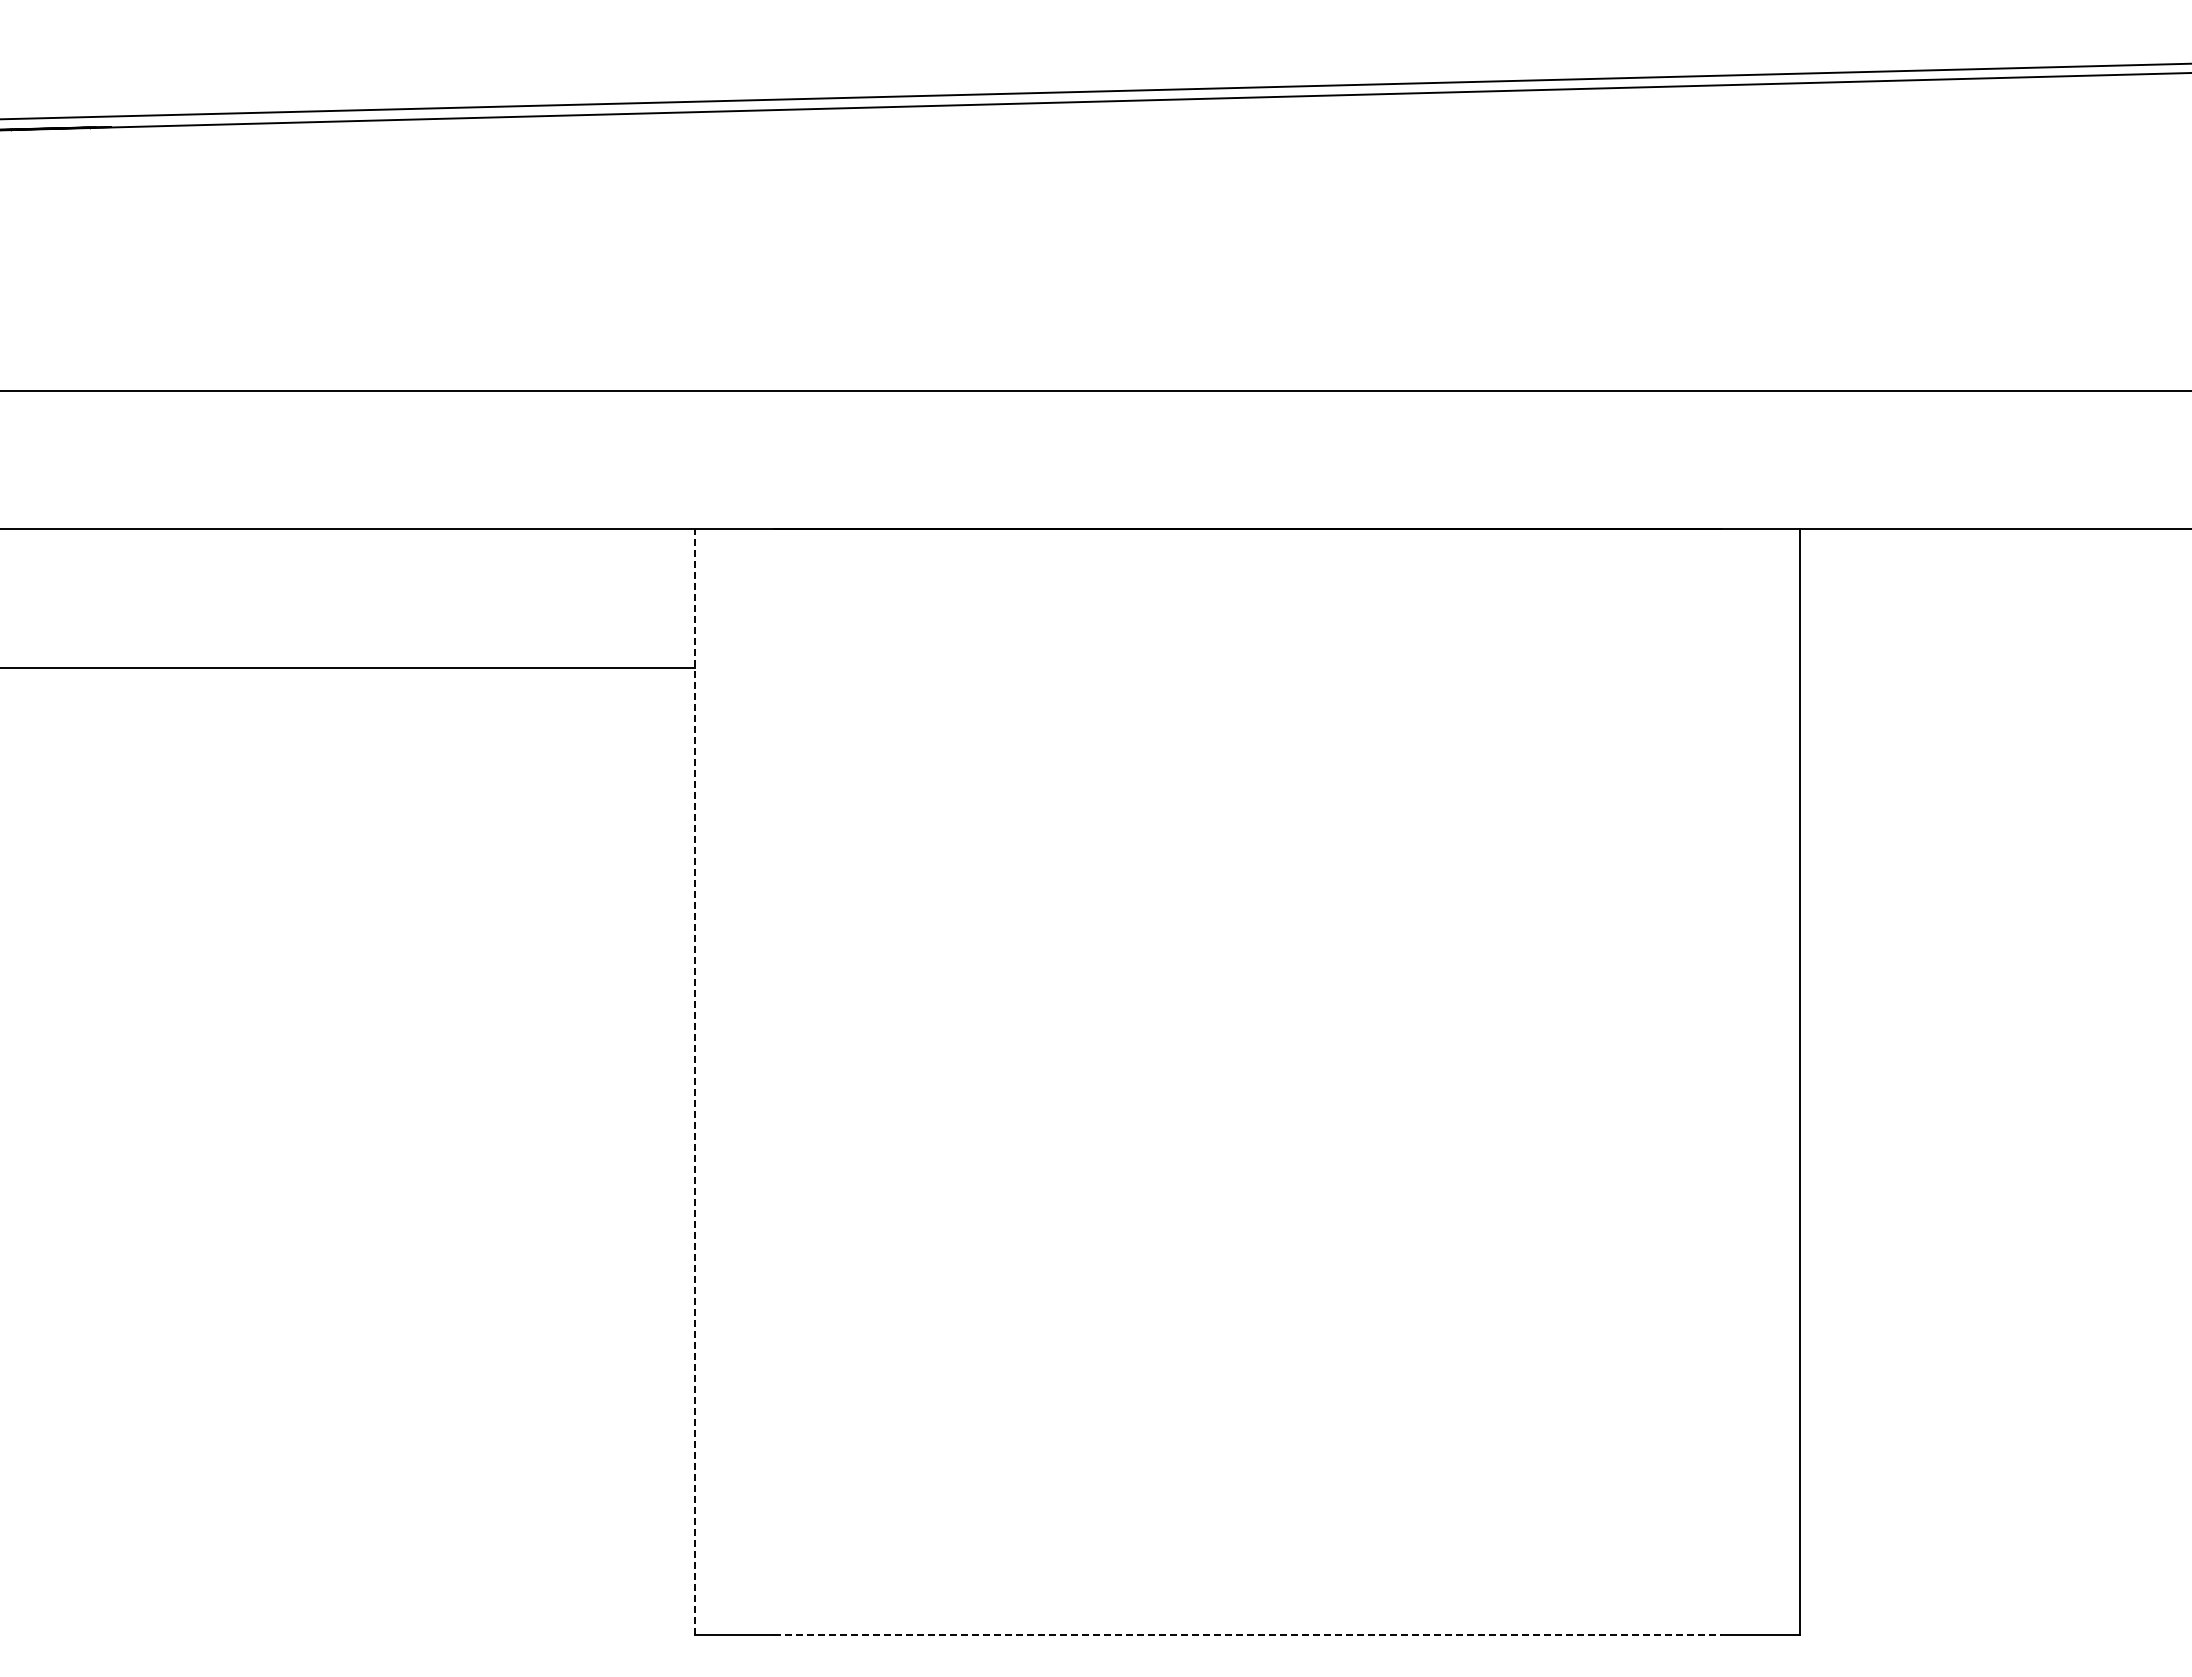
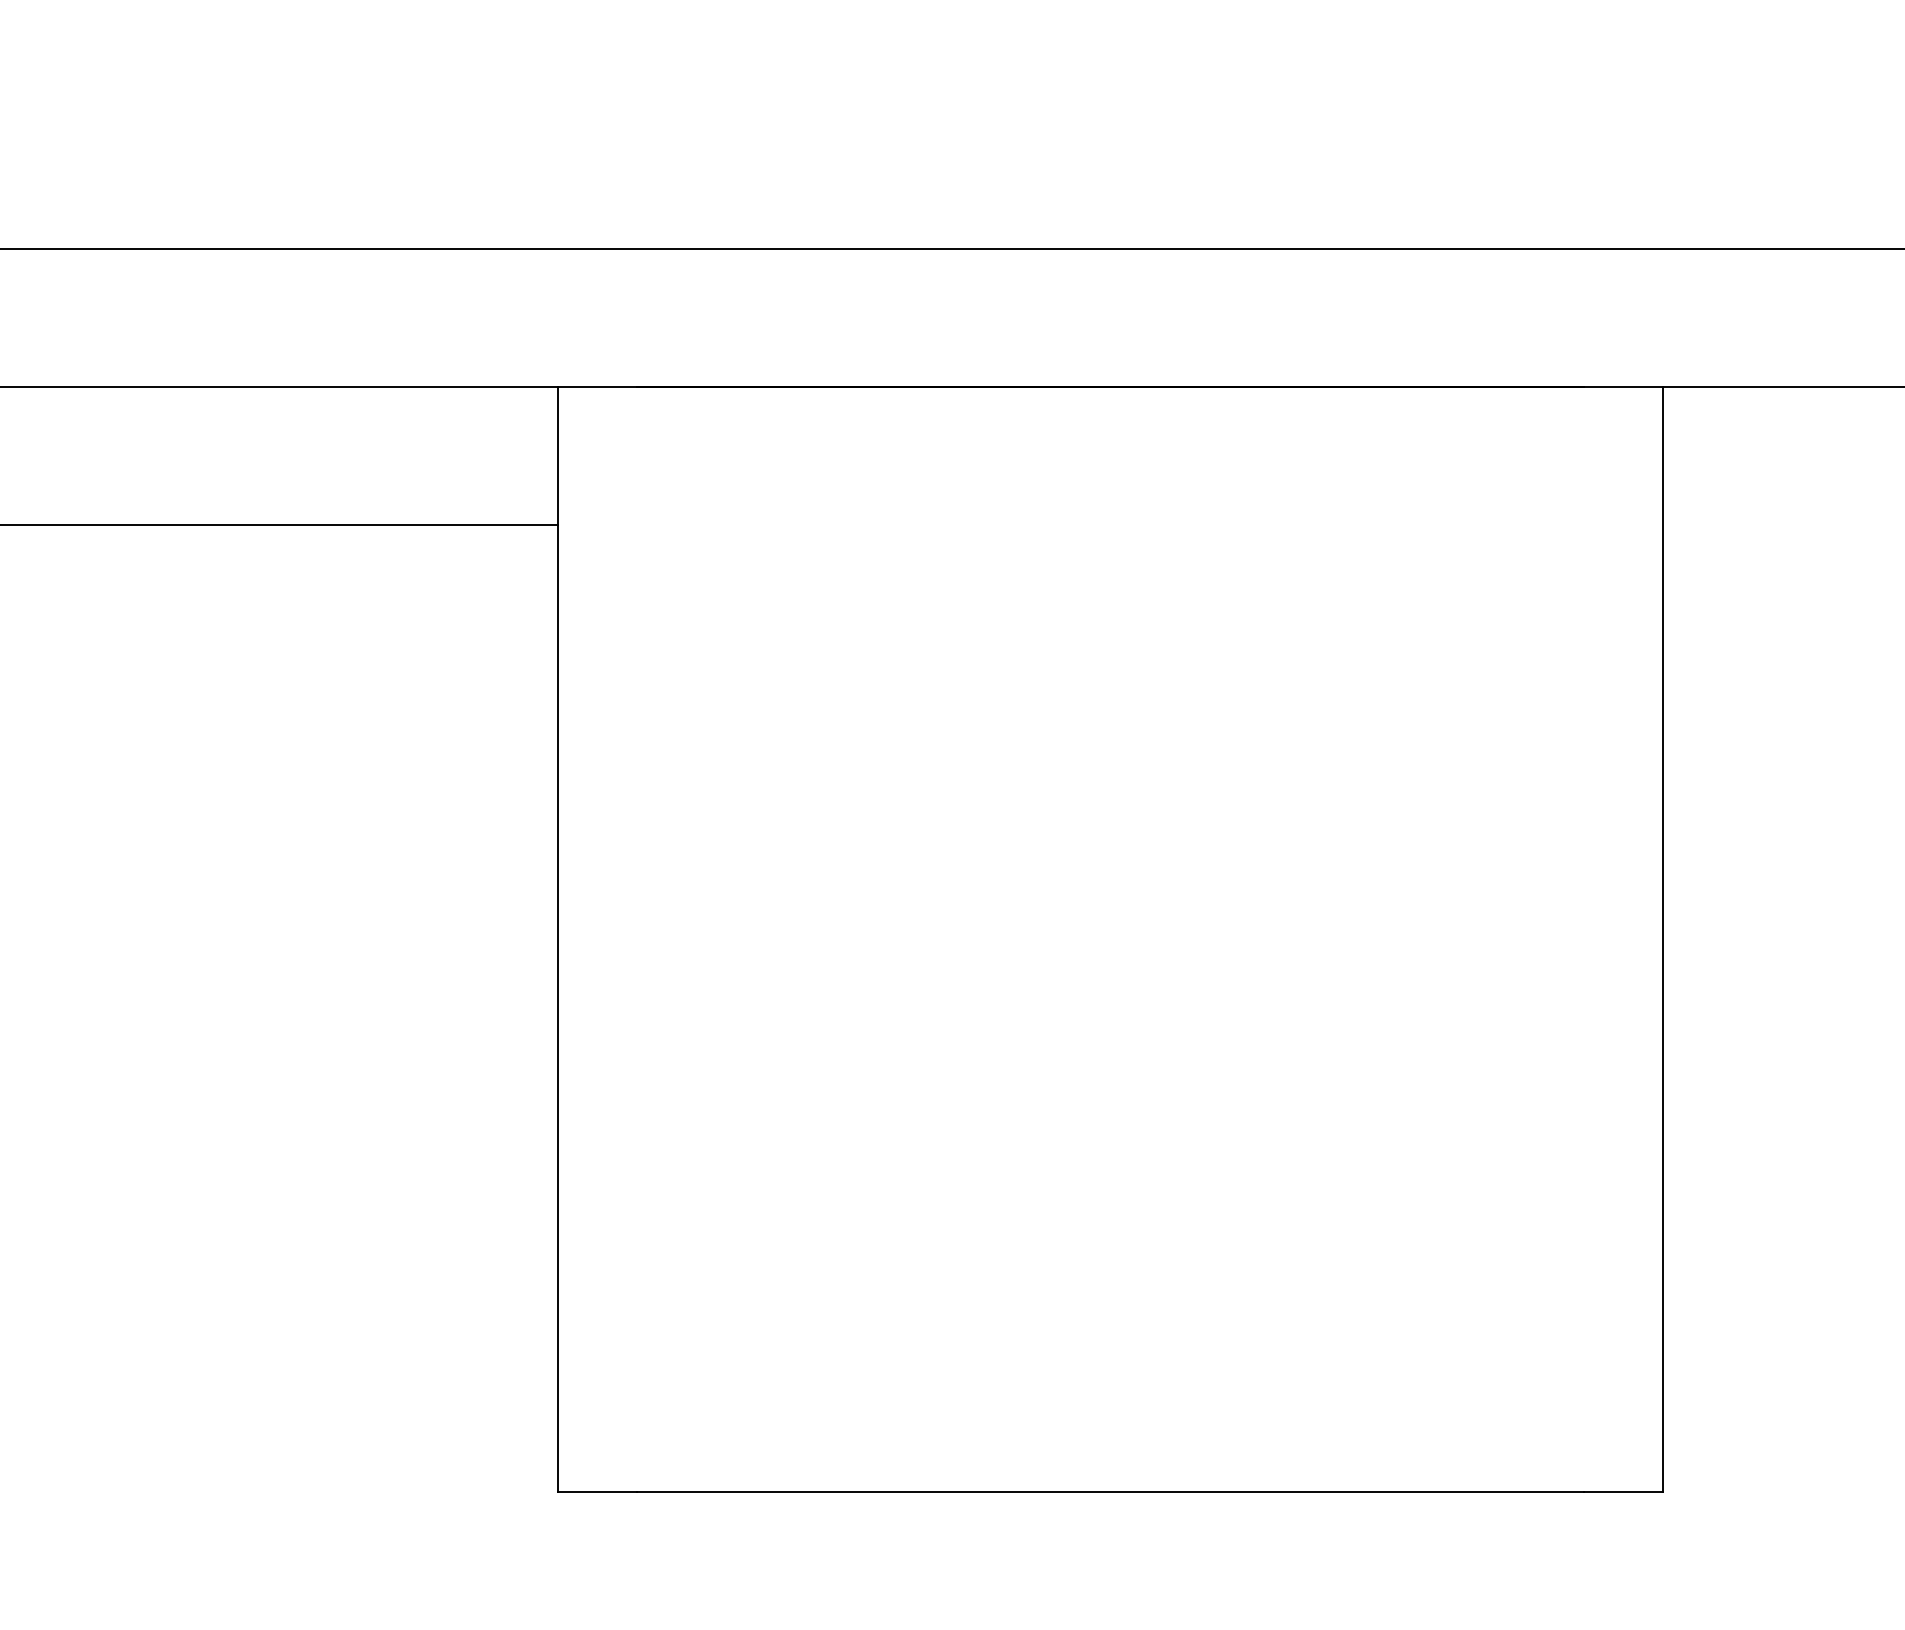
line: (694, 1082) -> (557, 940), dashed -> solid
line: (1247, 1634) -> (1110, 1492), dashed -> solid

